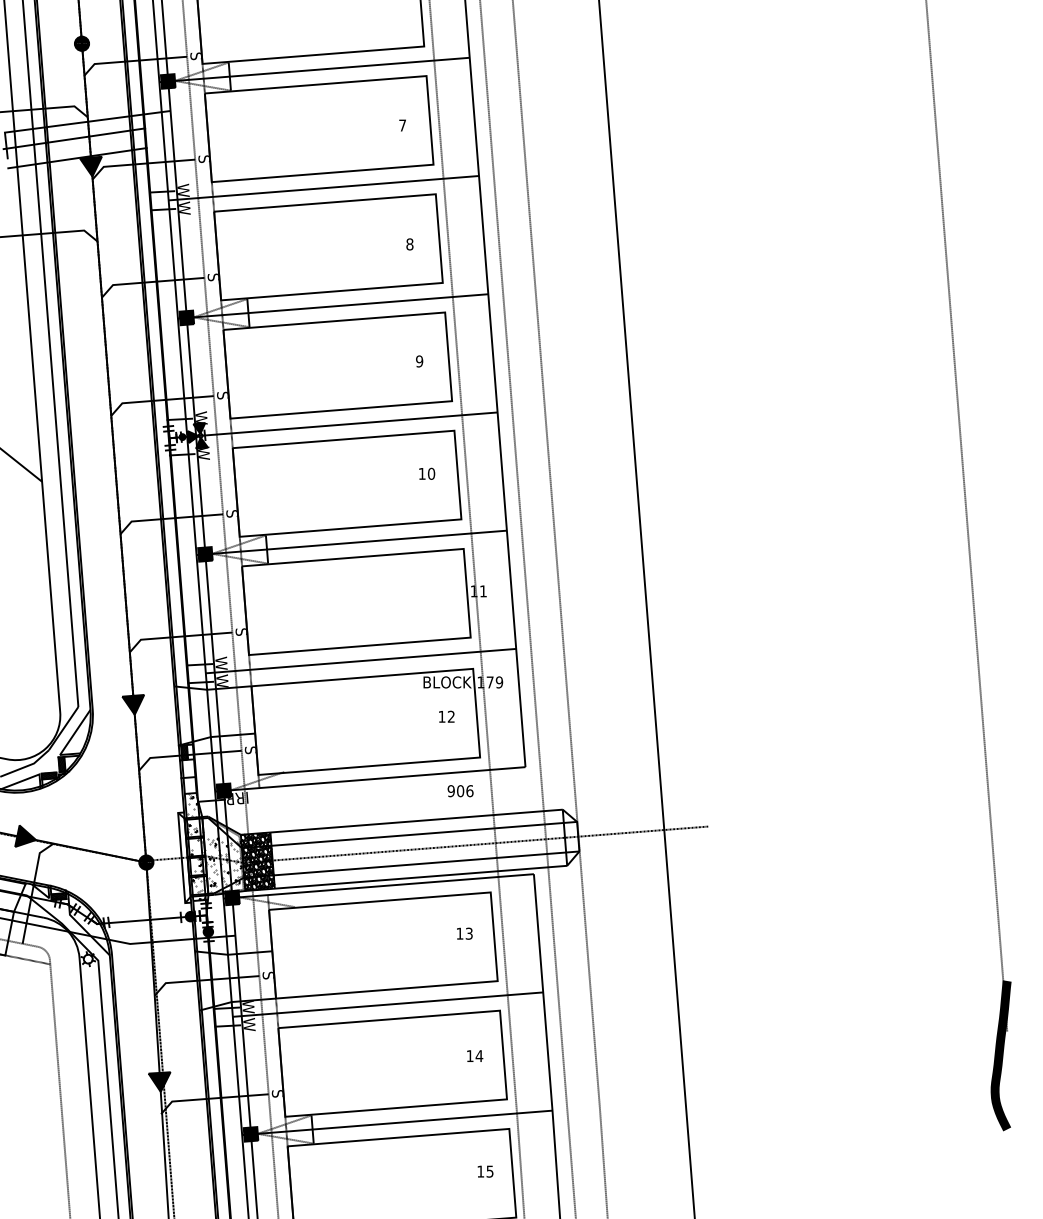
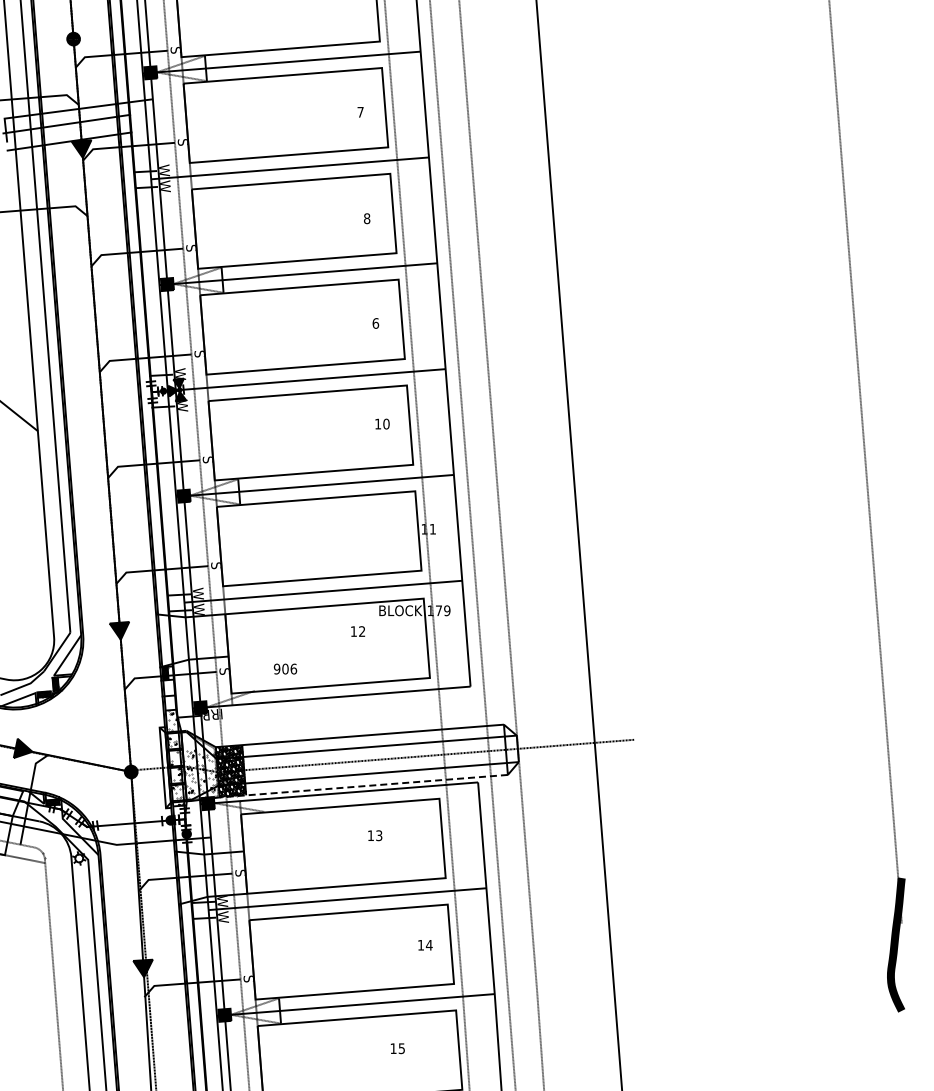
text: (419, 361) -> (375, 323), 9 -> 6
text: (446, 716) -> (357, 631), moved
text: (460, 790) -> (285, 668), moved
line: (405, 878) -> (363, 786), solid -> dashed
text: (465, 933) -> (375, 835), moved
text: (485, 1171) -> (397, 1048), moved

